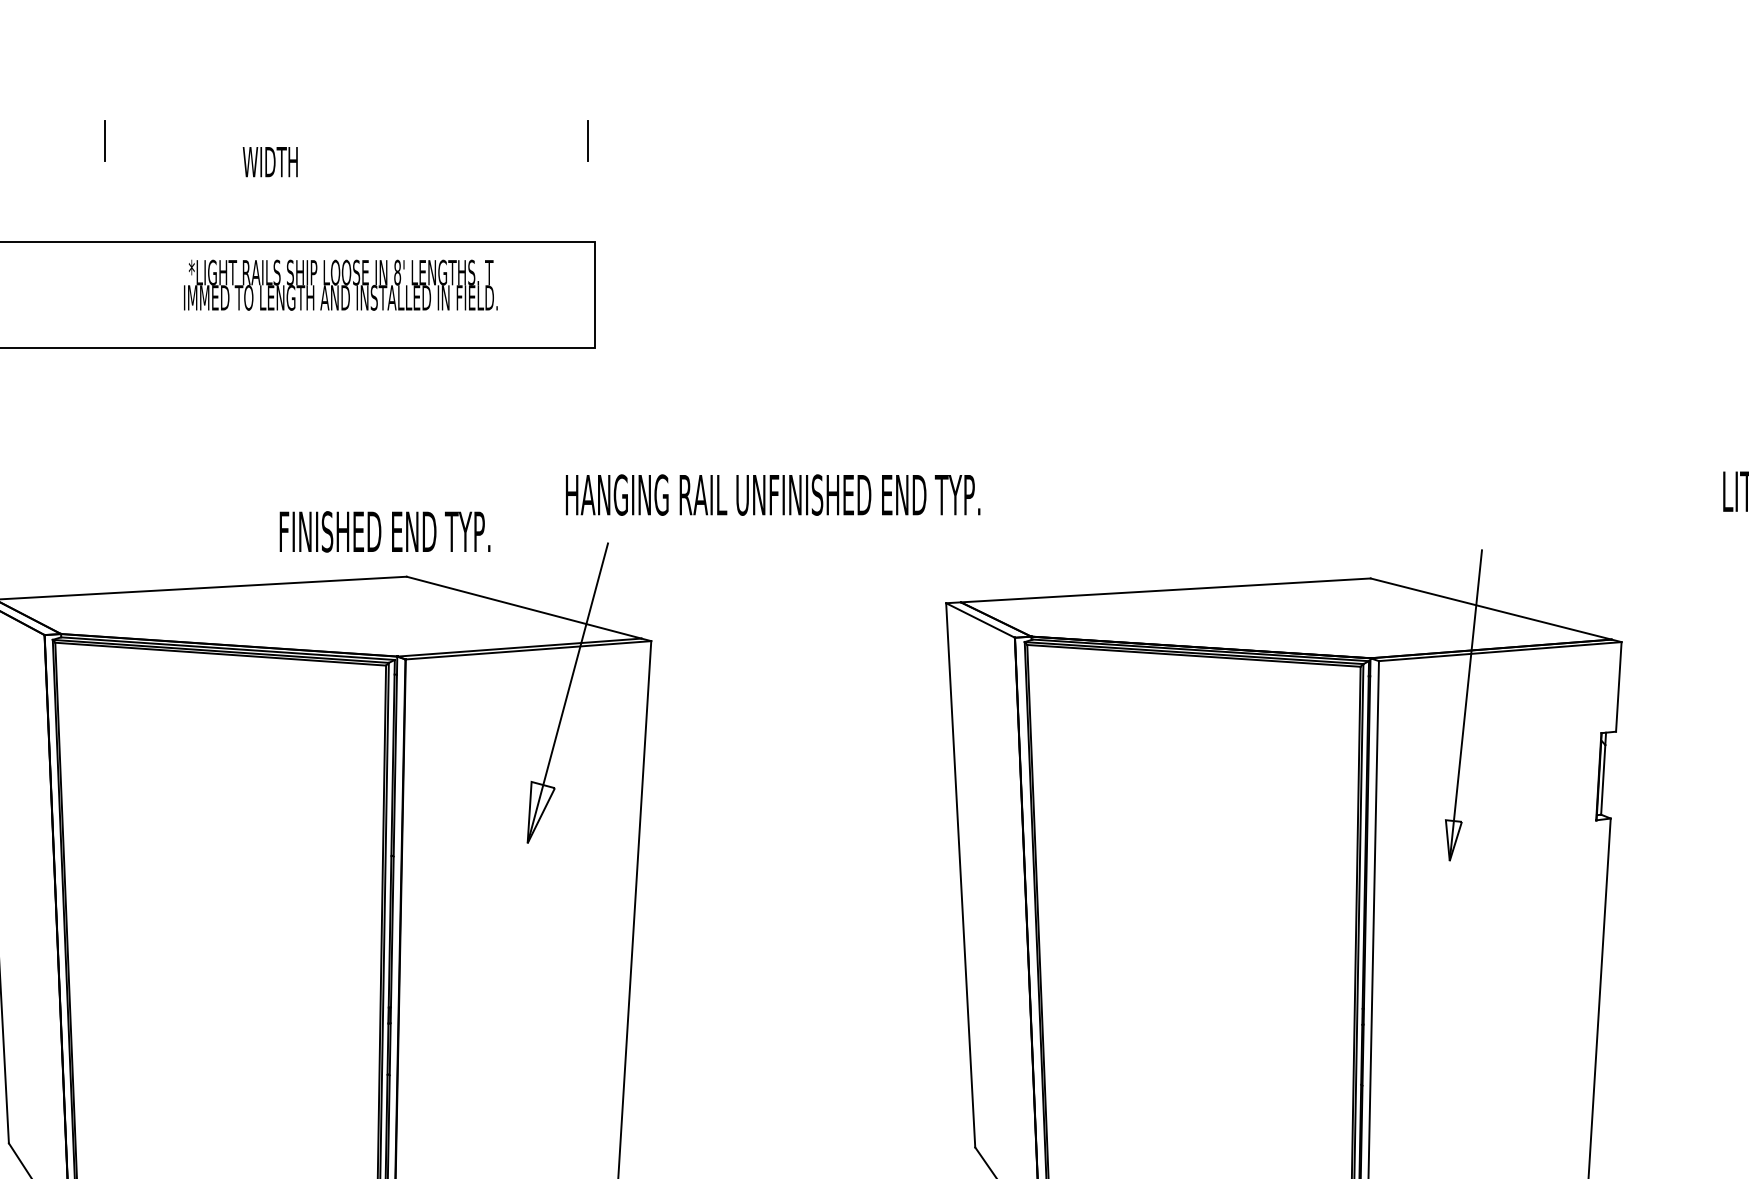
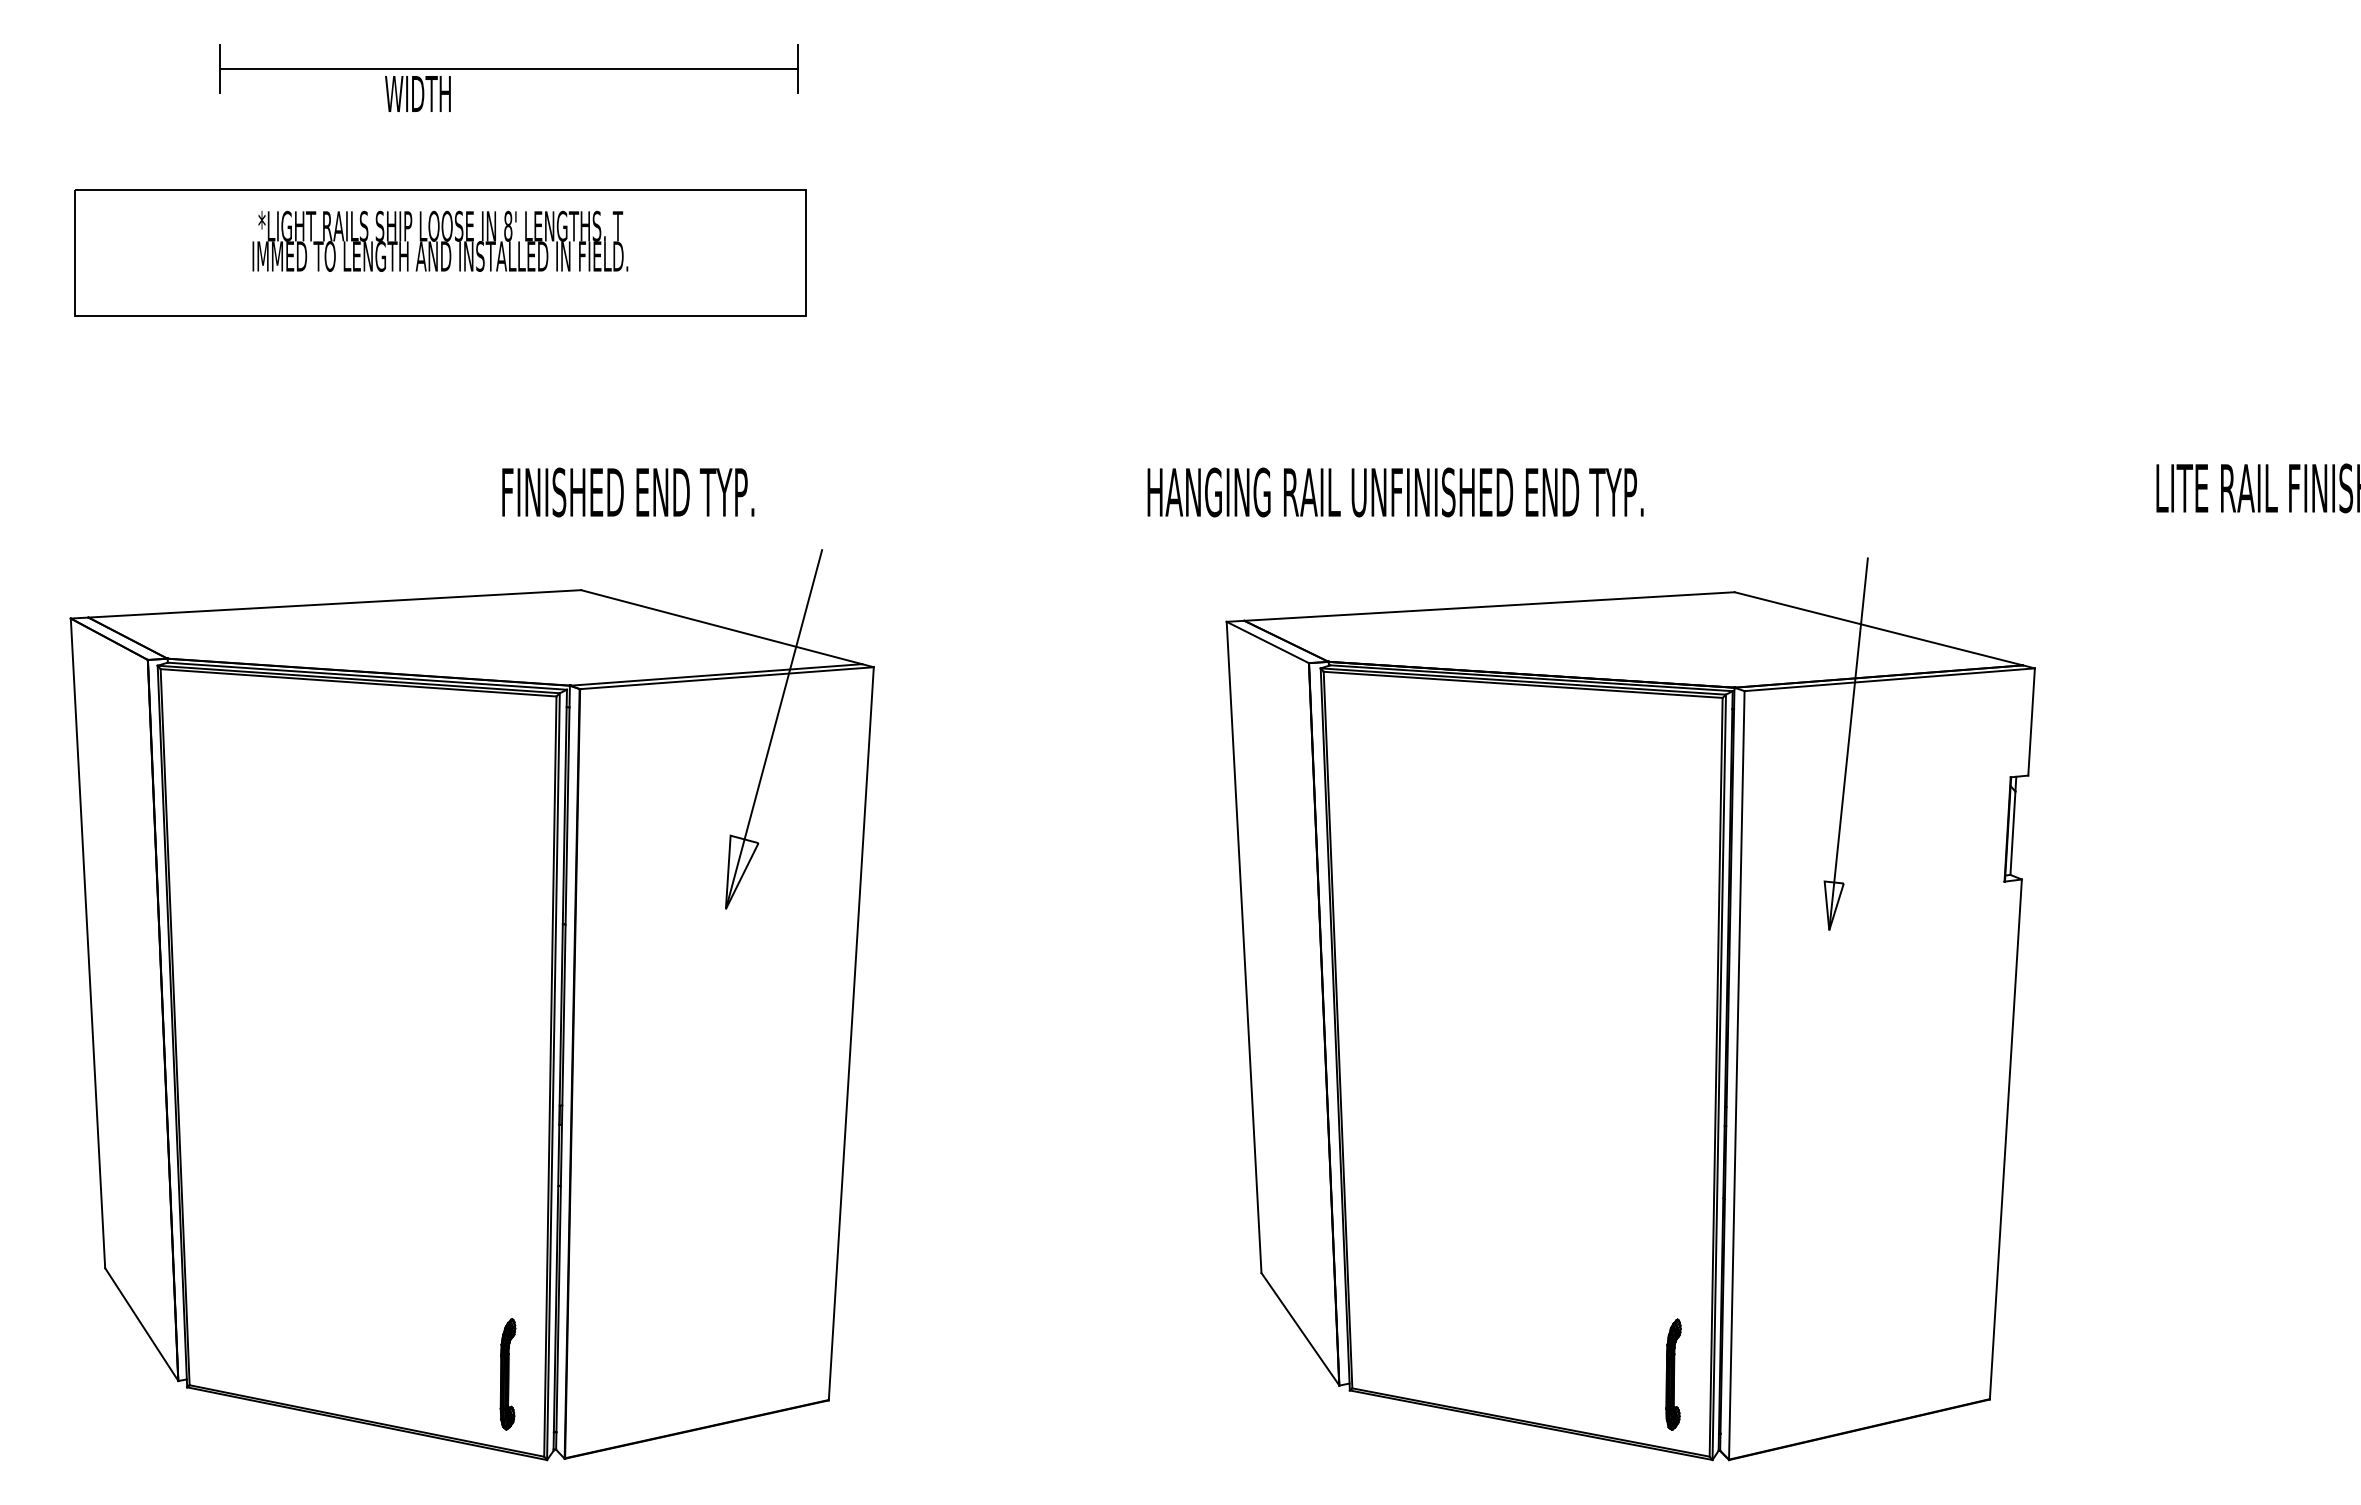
line: (345, 141) -> (508, 69), added
text: (340, 284) -> (440, 240), moved
text: (773, 495) -> (1395, 492), moved
text: (385, 531) -> (628, 492), moved

